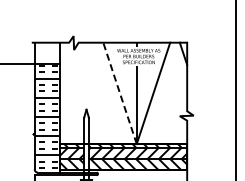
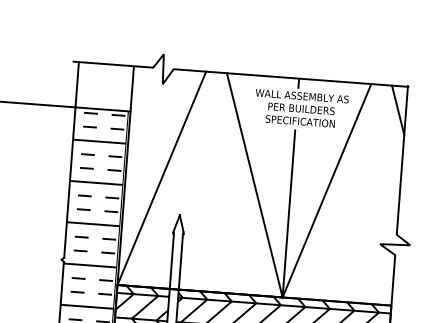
line: (119, 92) -> (253, 183), dashed -> solid
line: (76, 93) -> (160, 178), added

